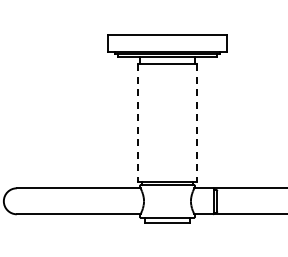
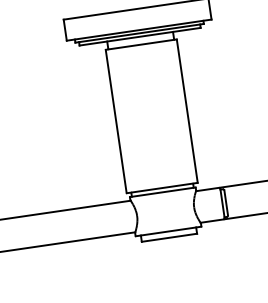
line: (138, 122) -> (116, 121), dashed -> solid
line: (196, 122) -> (186, 110), dashed -> solid

